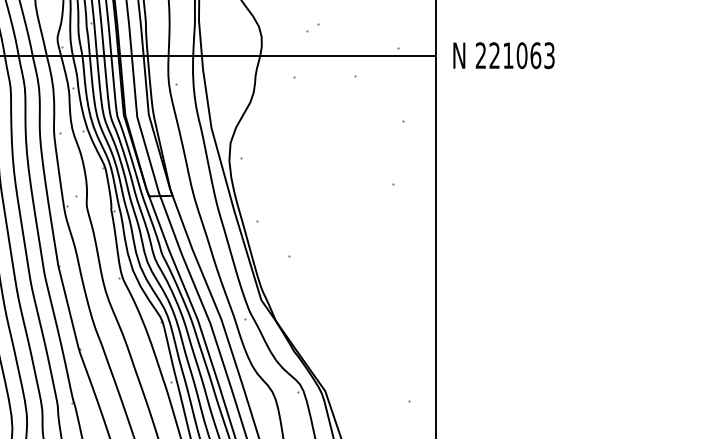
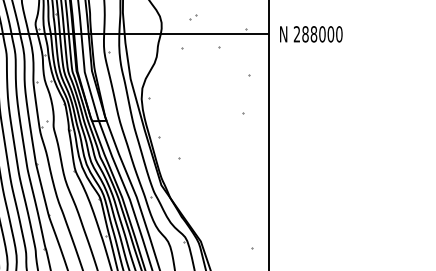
text: (522, 55) -> (322, 34), 221063 -> 288000

